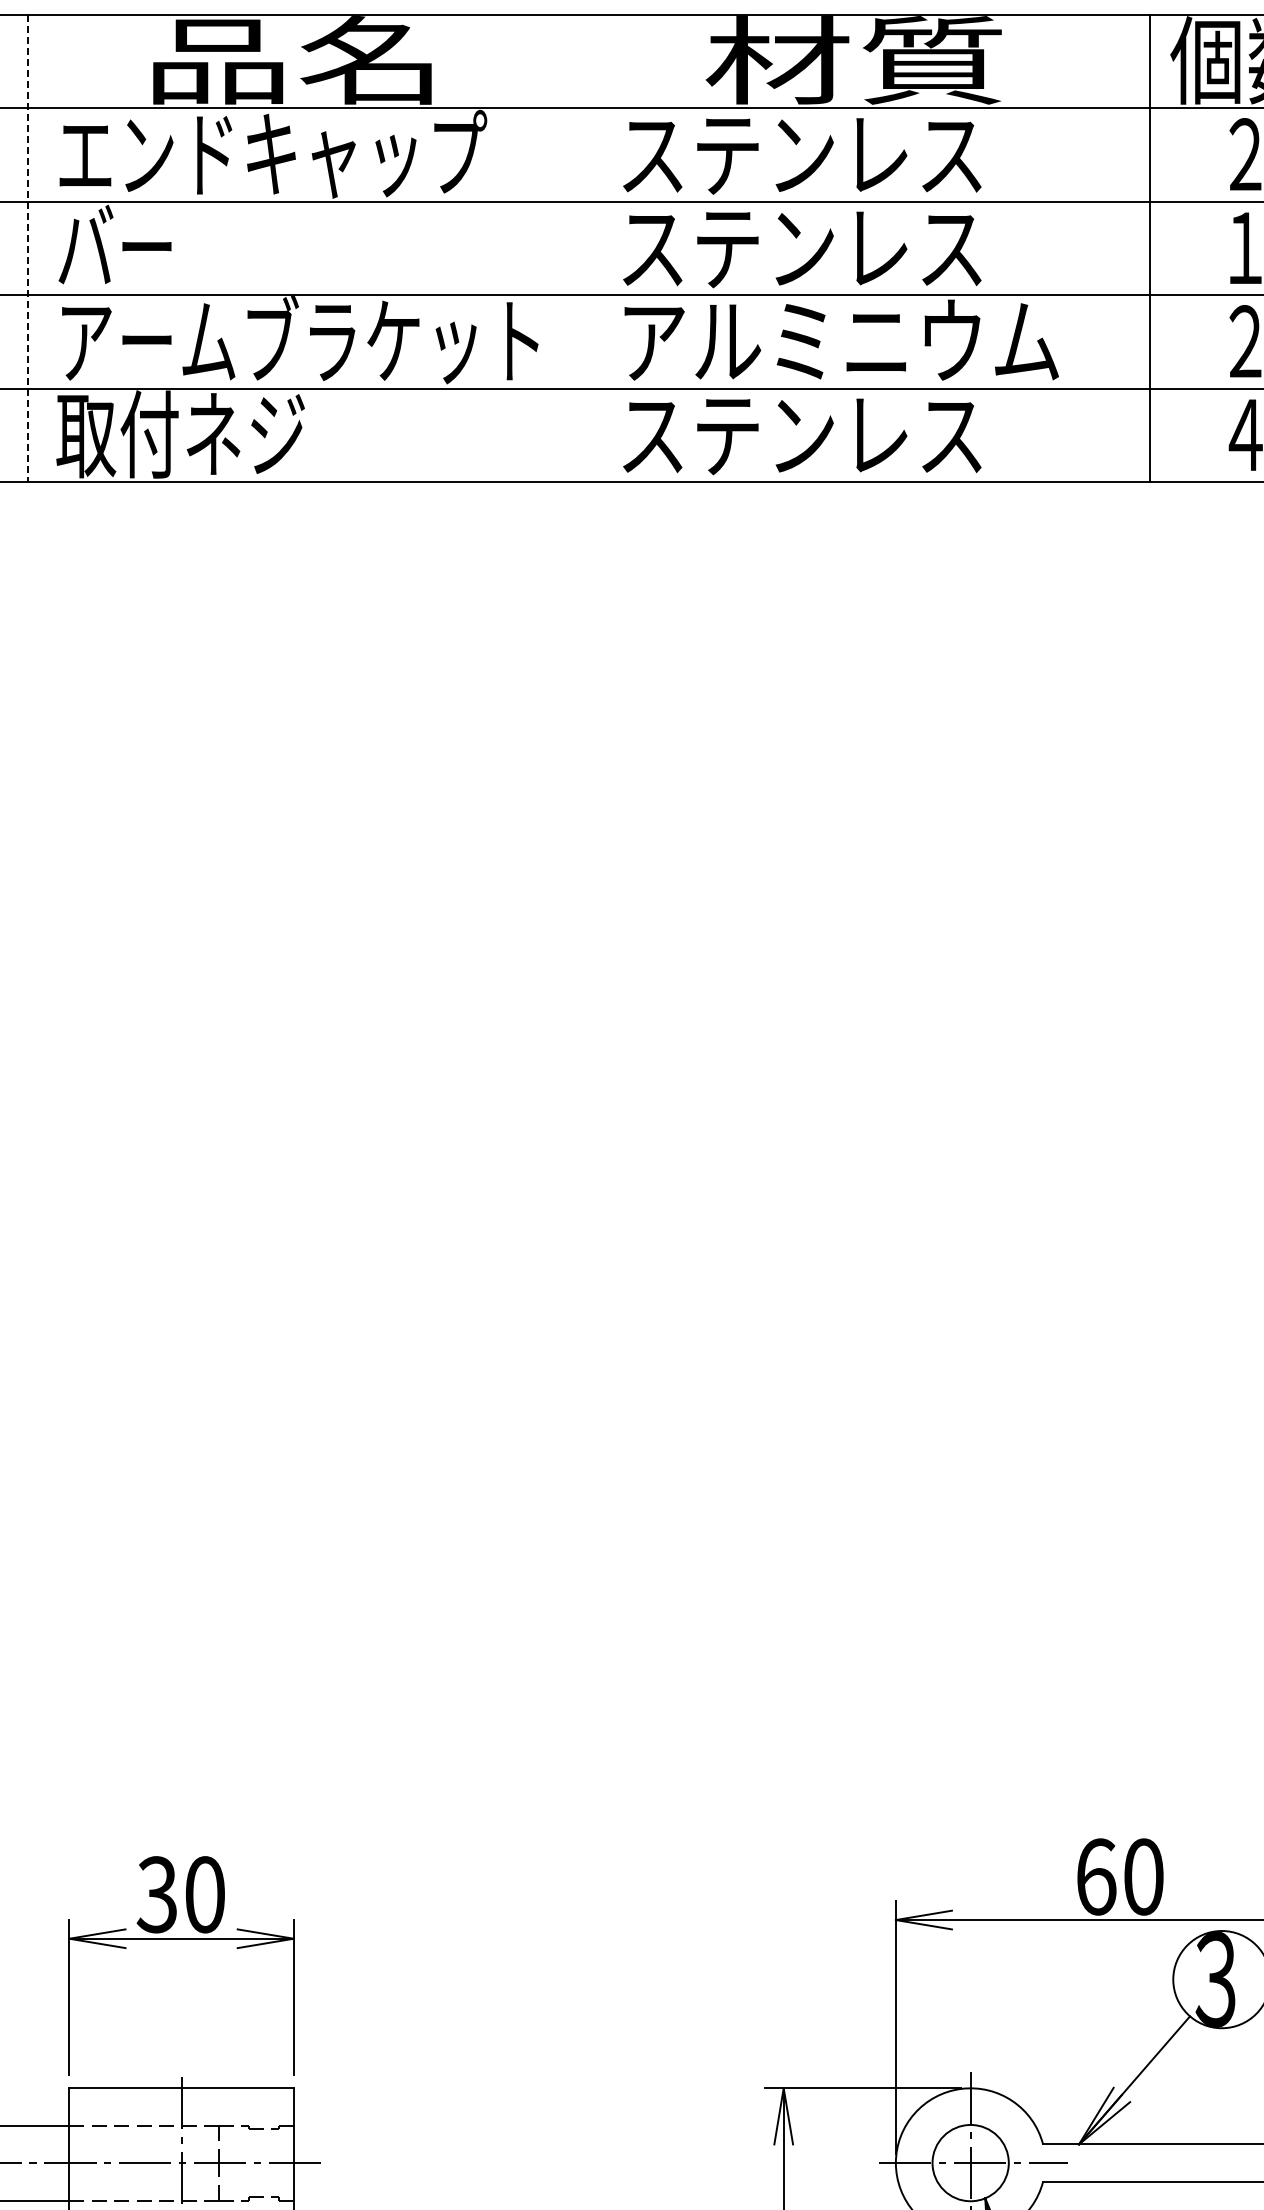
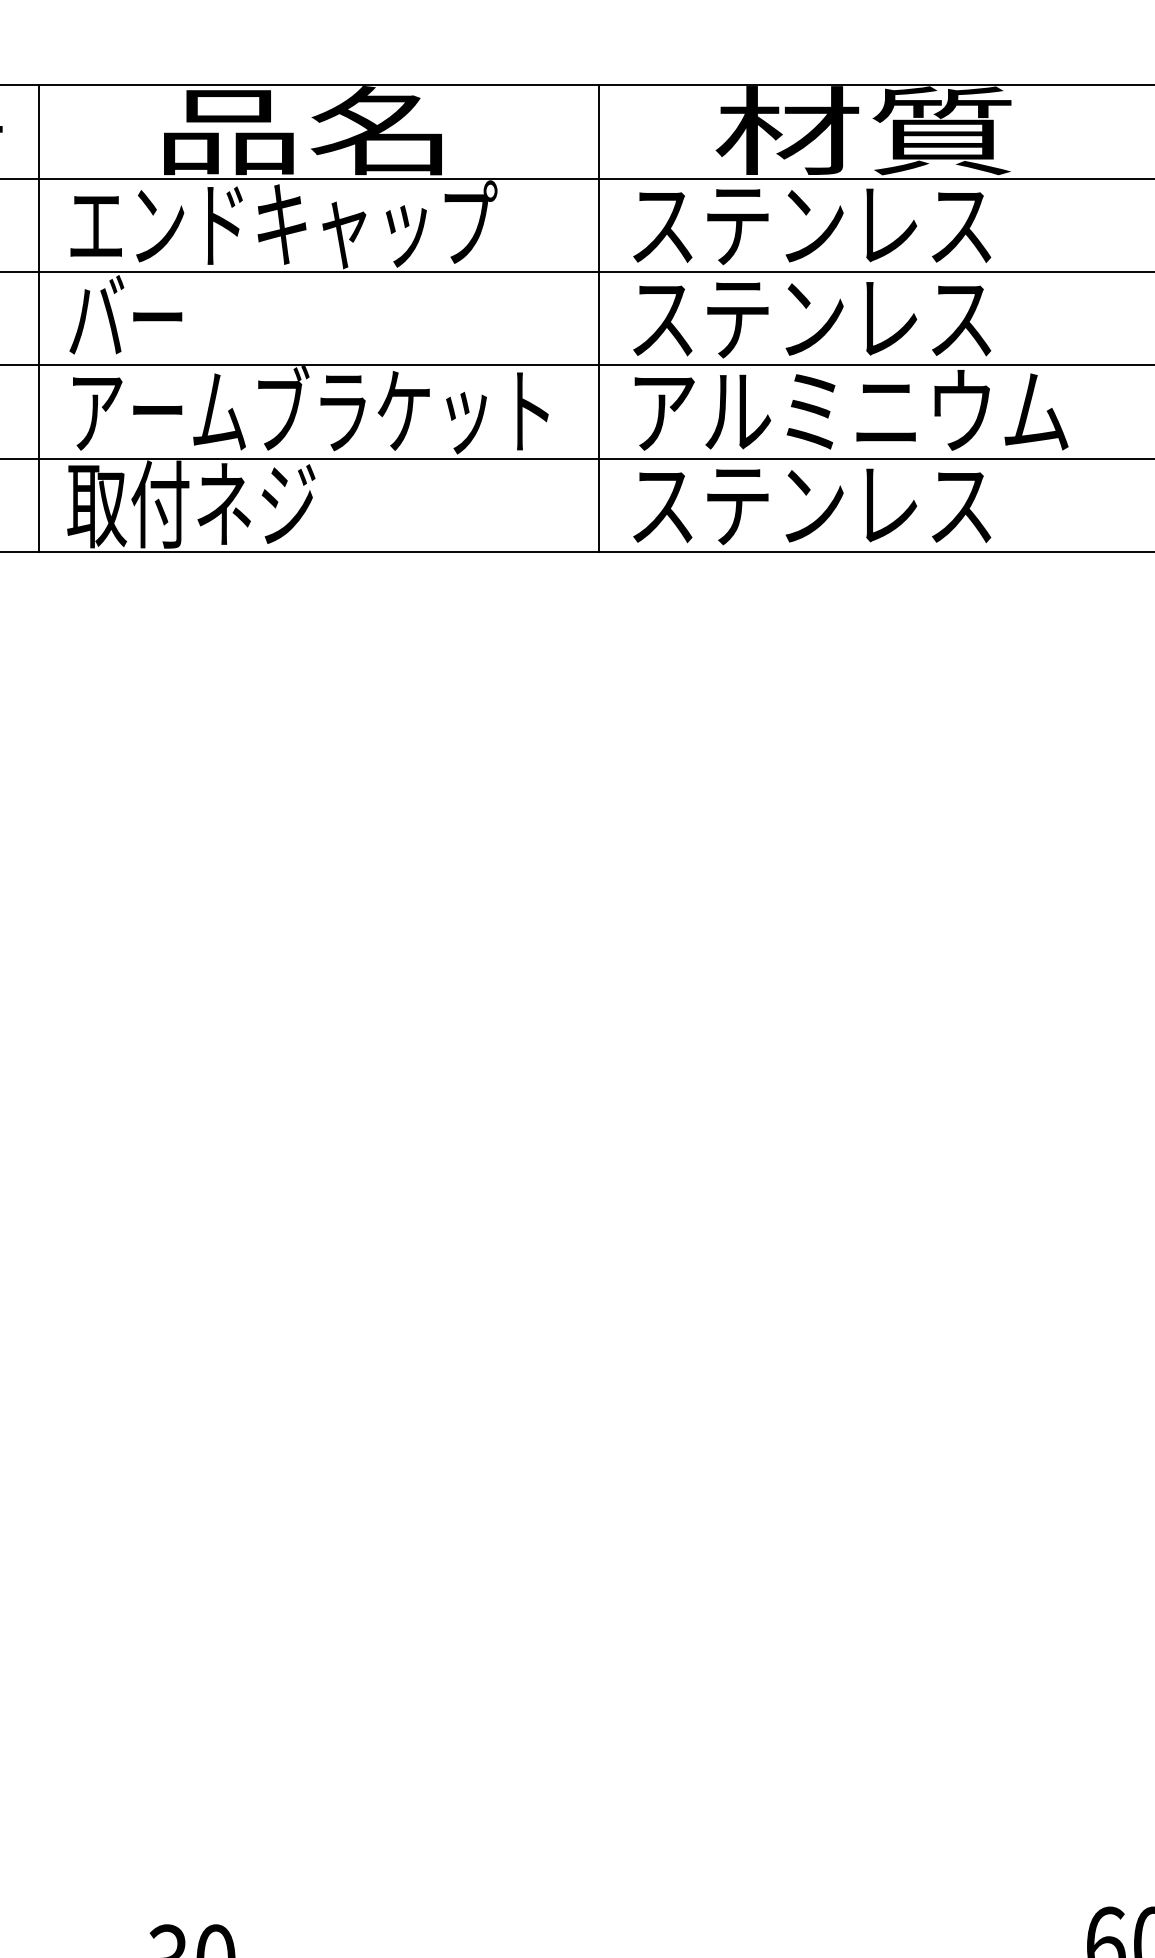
line: (28, 248) -> (39, 318), dashed -> solid
line: (589, 248) -> (599, 318), added

